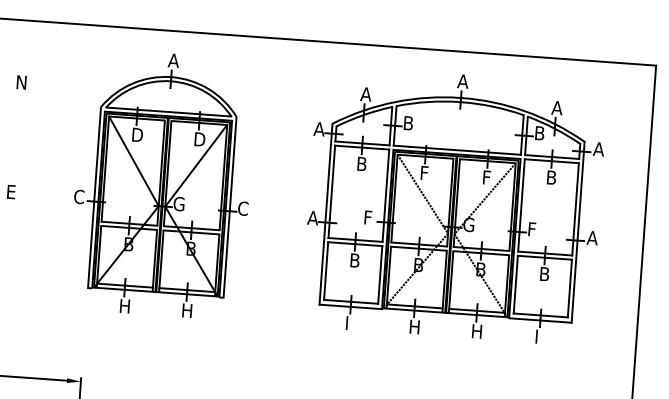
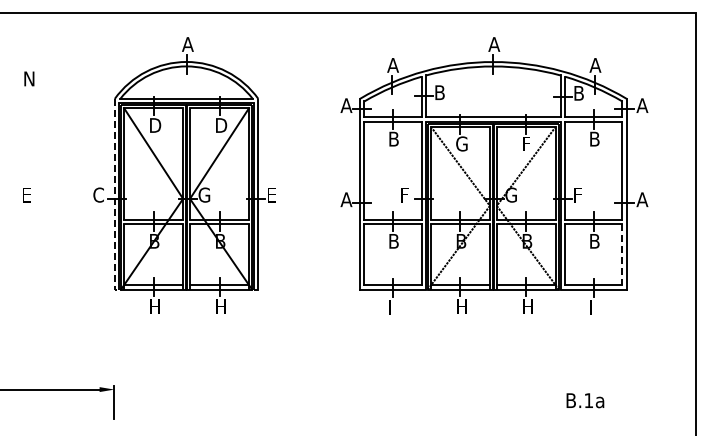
text: (425, 172) -> (461, 143), F -> G
line: (94, 200) -> (114, 197), solid -> dashed
text: (243, 208) -> (272, 194), C -> E
line: (569, 288) -> (622, 254), solid -> dashed

